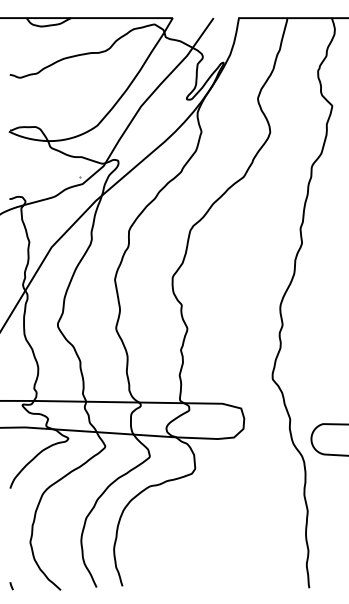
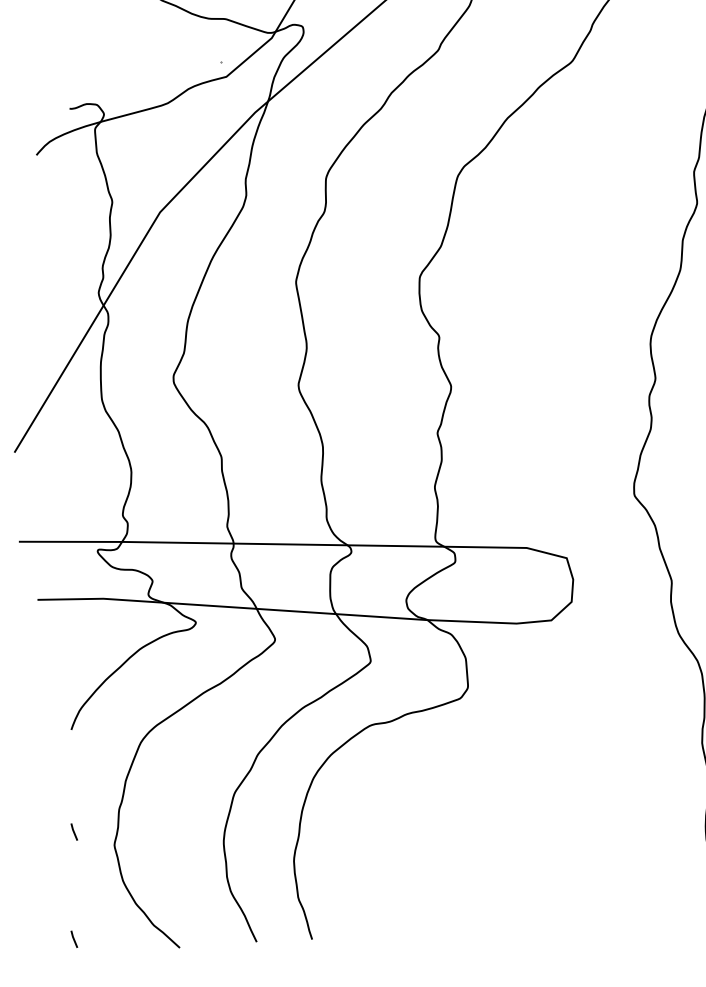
line: (11, 536) -> (73, 832), added

